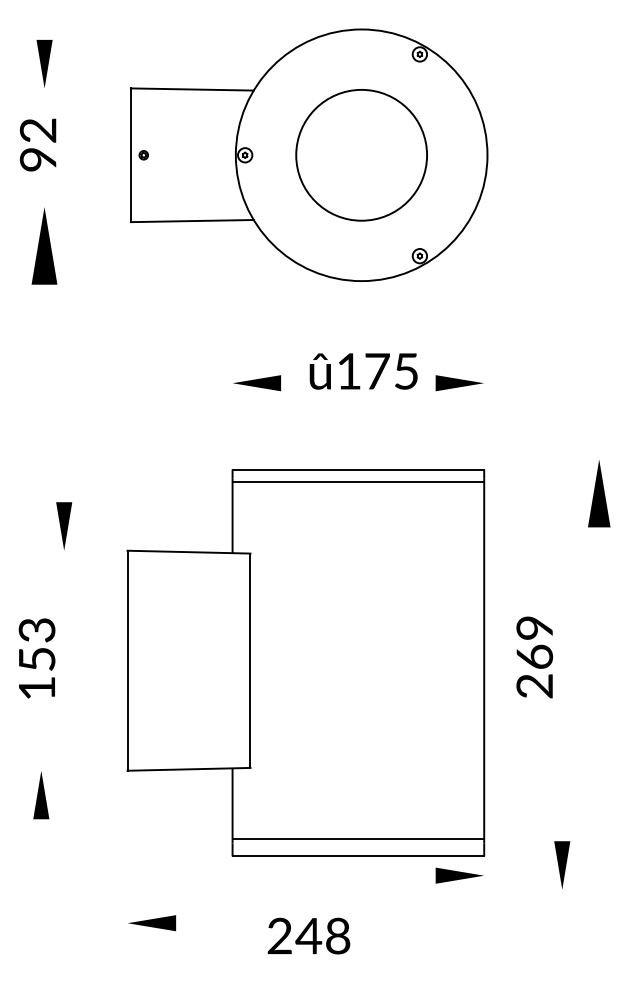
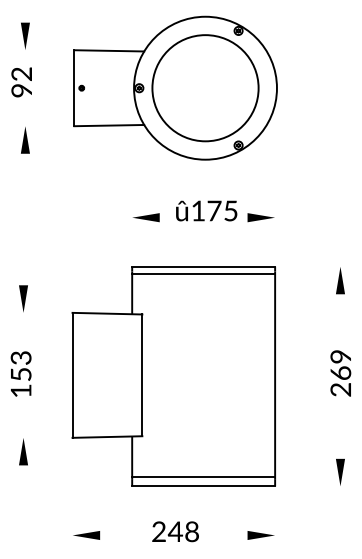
circle: (361, 155) -> (205, 88), size x1.43
part: (44, 247) -> (25, 140), size x0.62
part: (599, 493) -> (340, 280), size x0.71
part: (64, 525) -> (23, 298), moved
text: (534, 657) -> (340, 373), moved
part: (562, 863) -> (340, 471), moved
part: (458, 875) -> (260, 535), moved
part: (152, 923) -> (86, 535), moved

